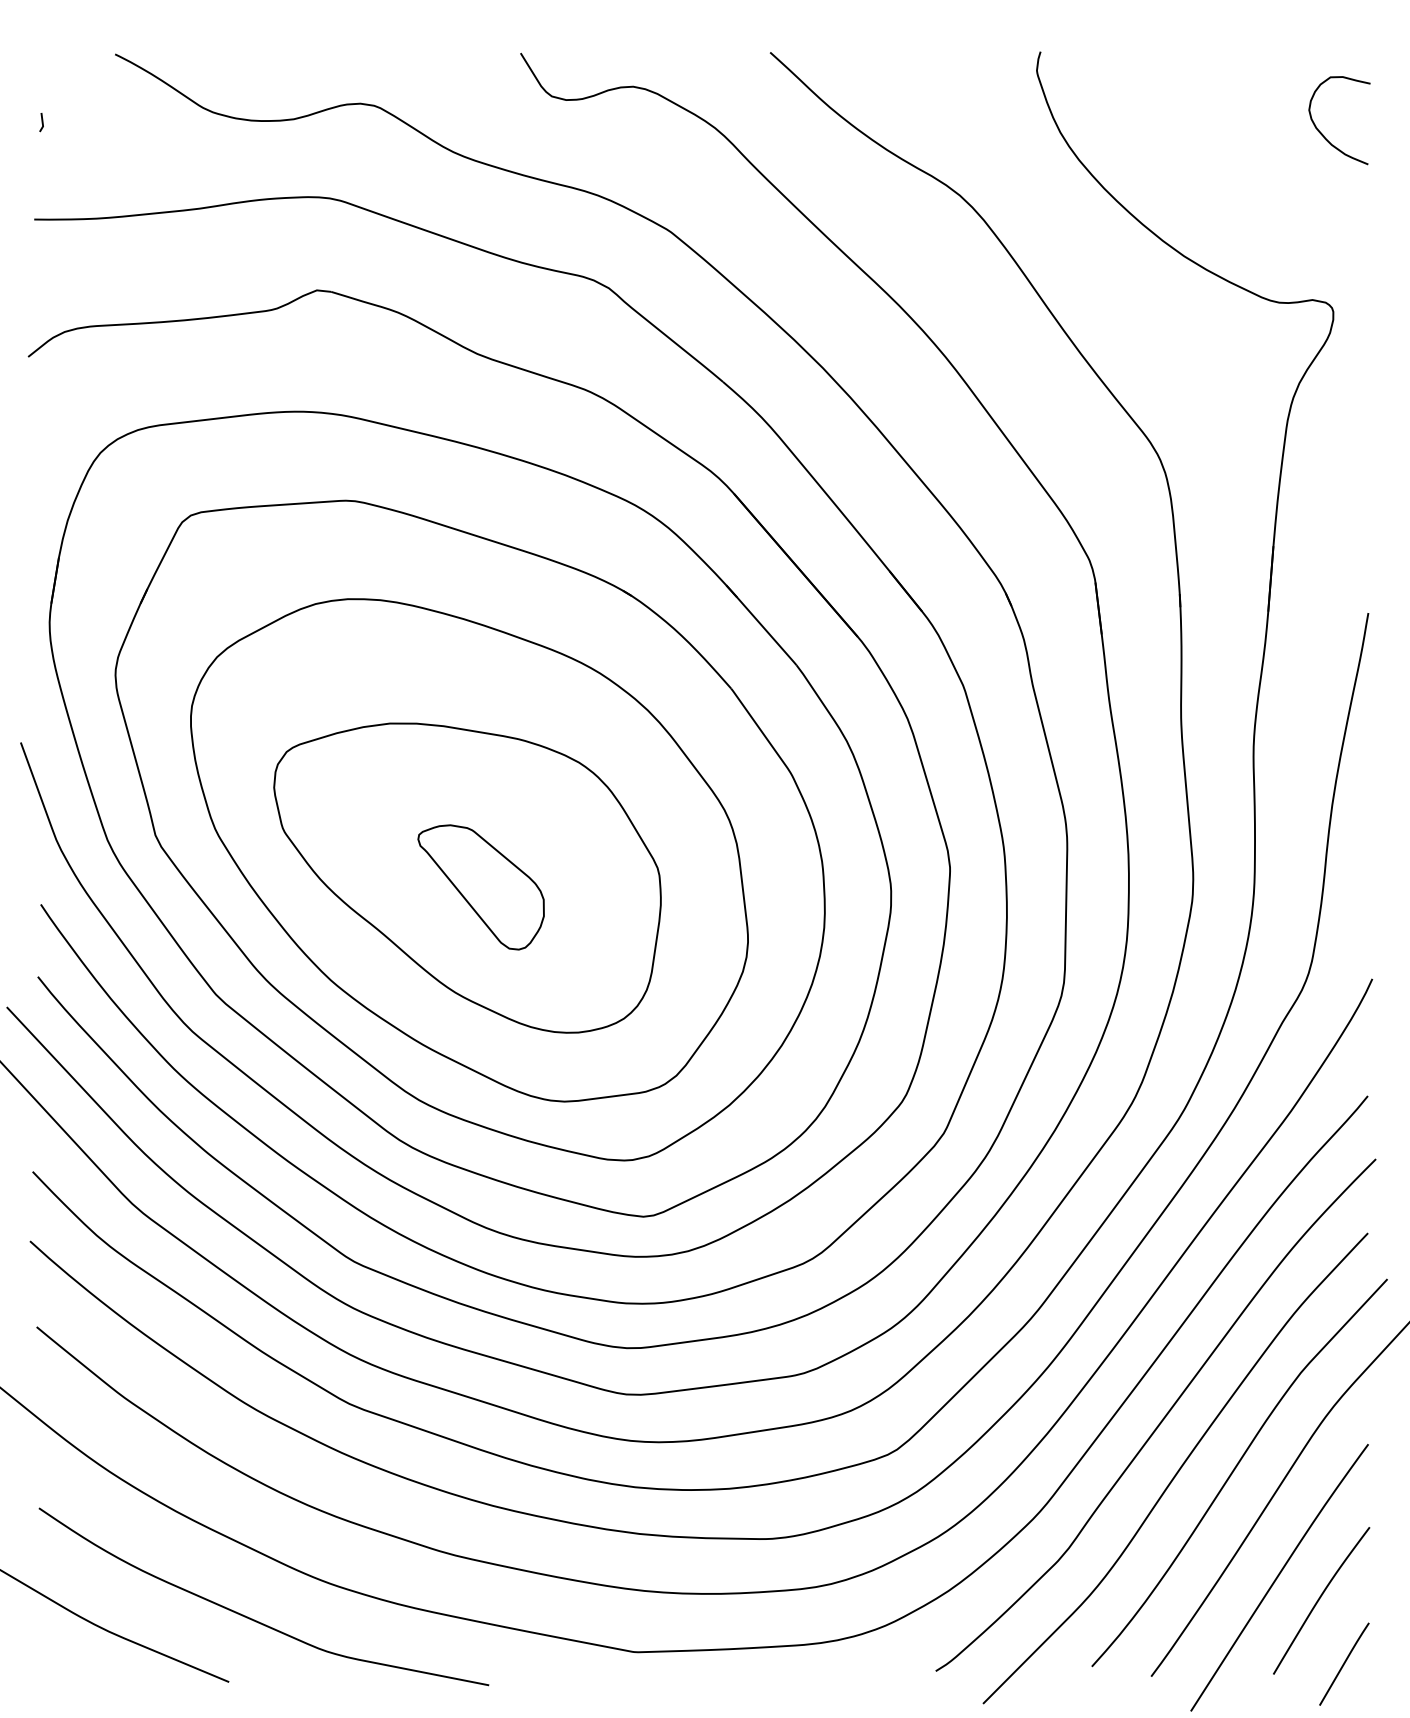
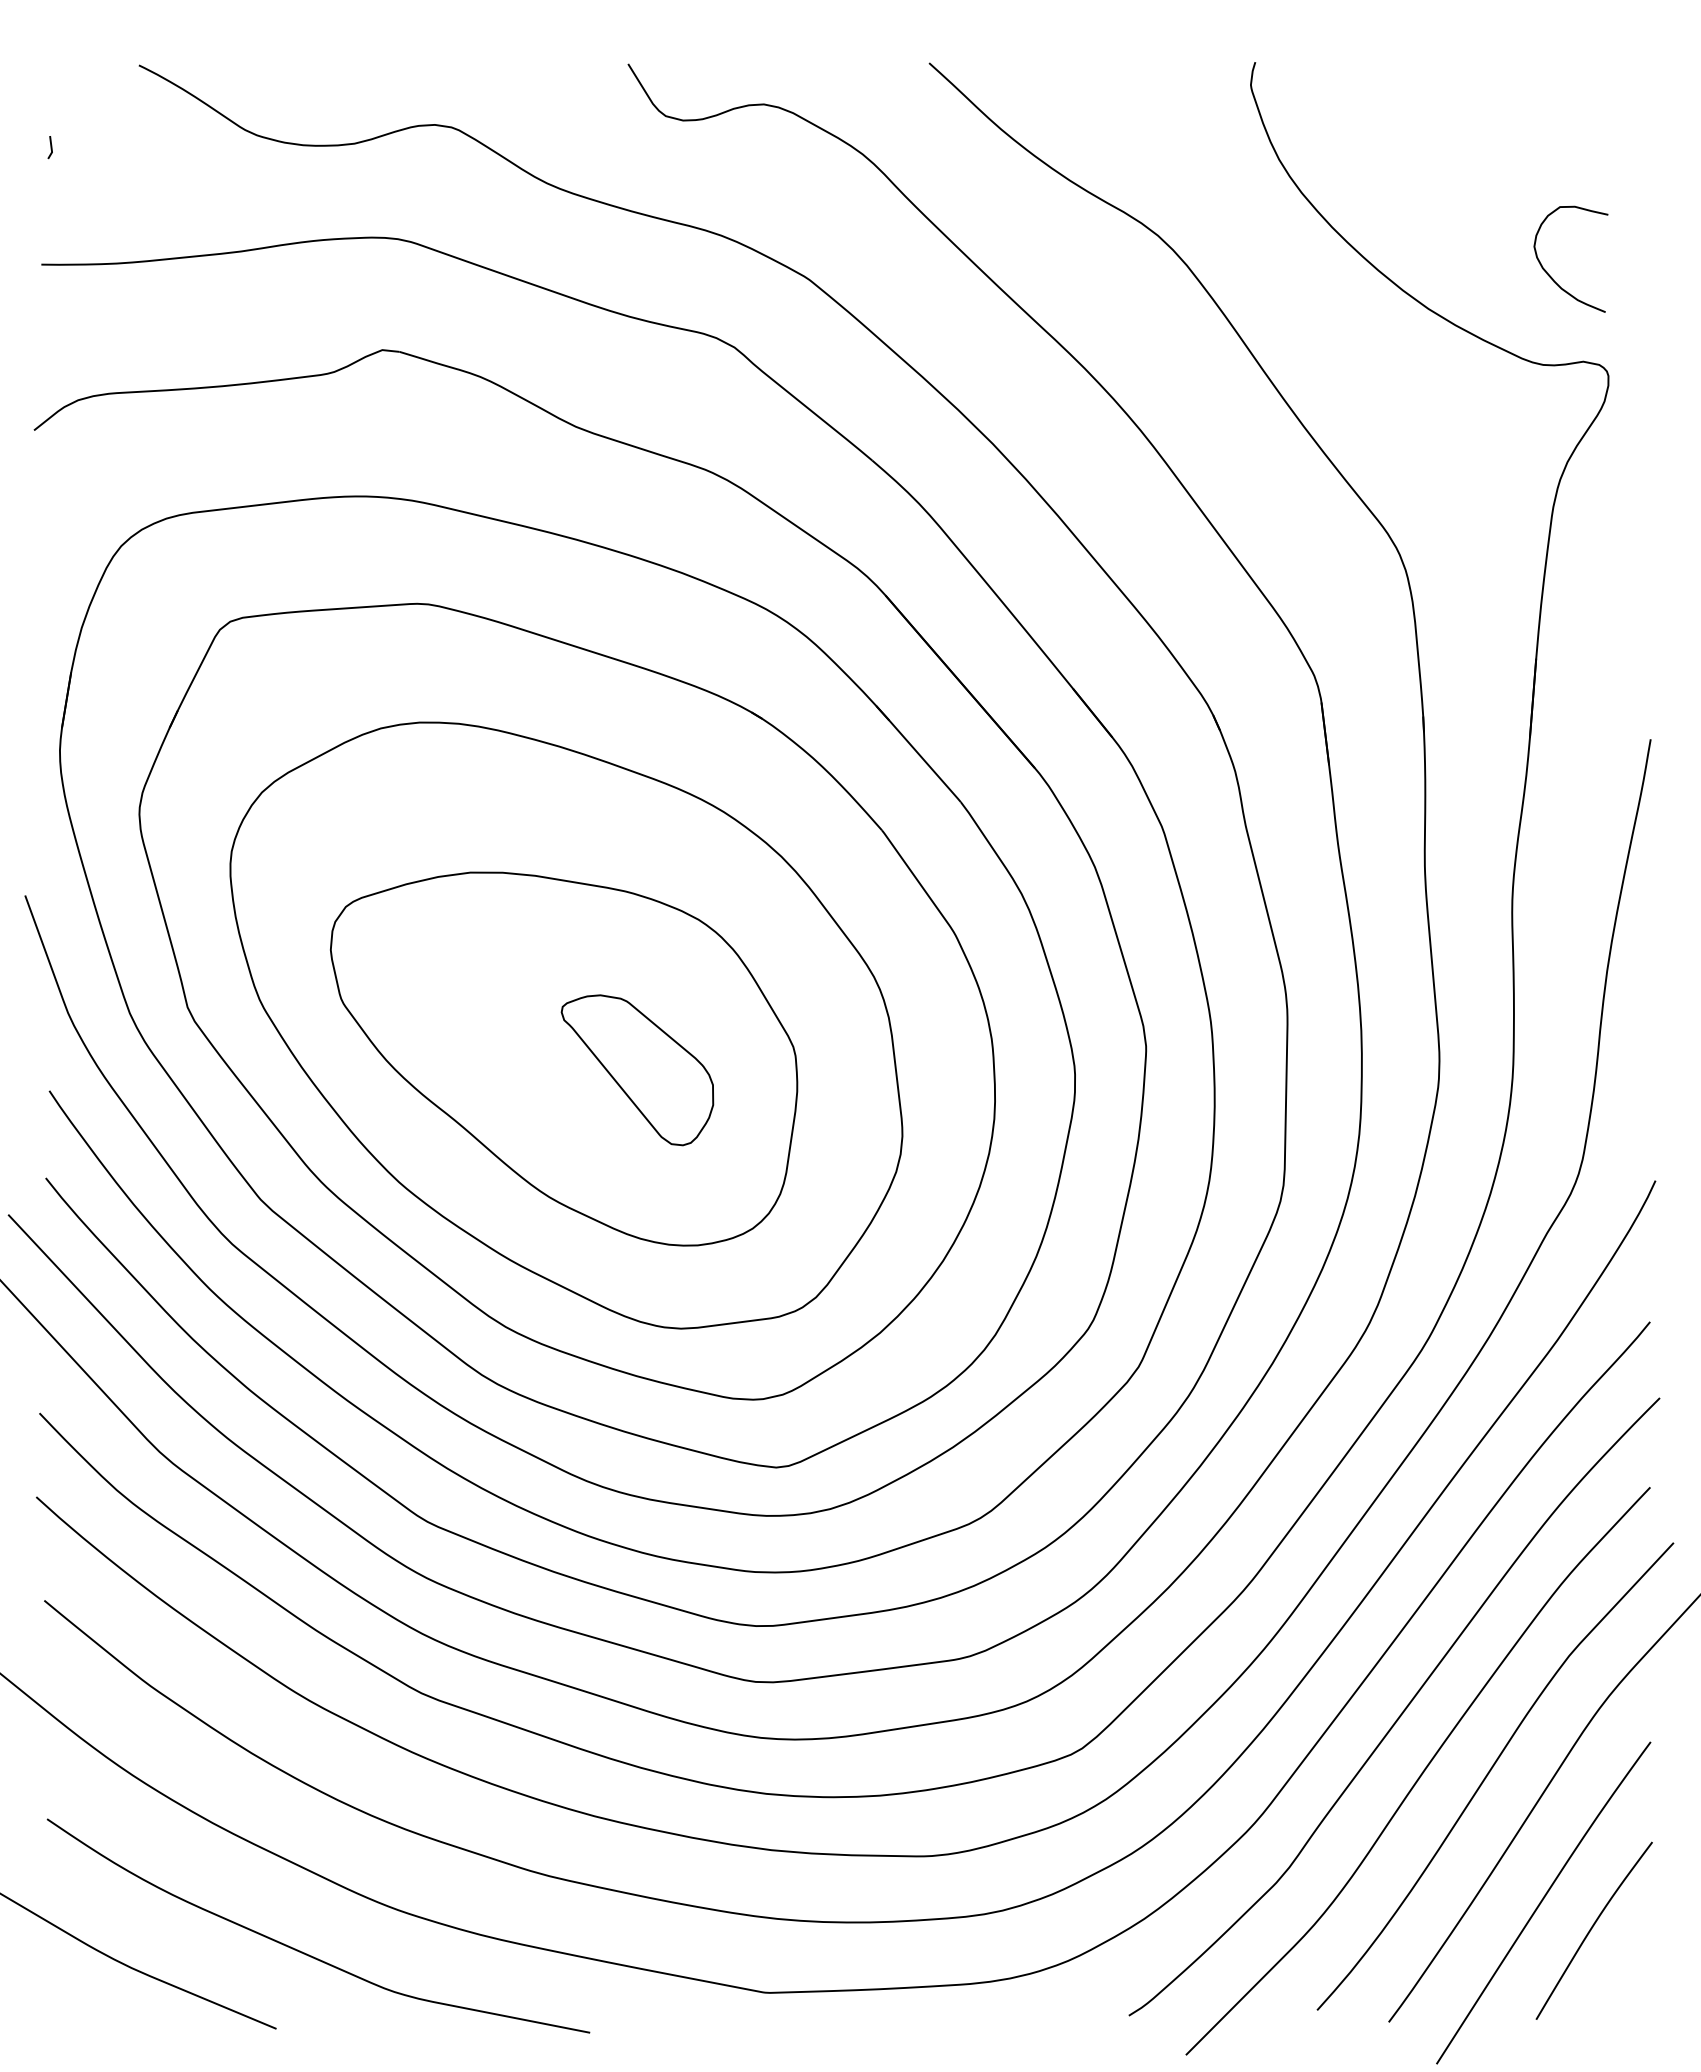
curve: (1323, 134) -> (1551, 276), moved
part: (481, 887) -> (637, 1070), moved
line: (1344, 1664) -> (1621, 2007), removed

